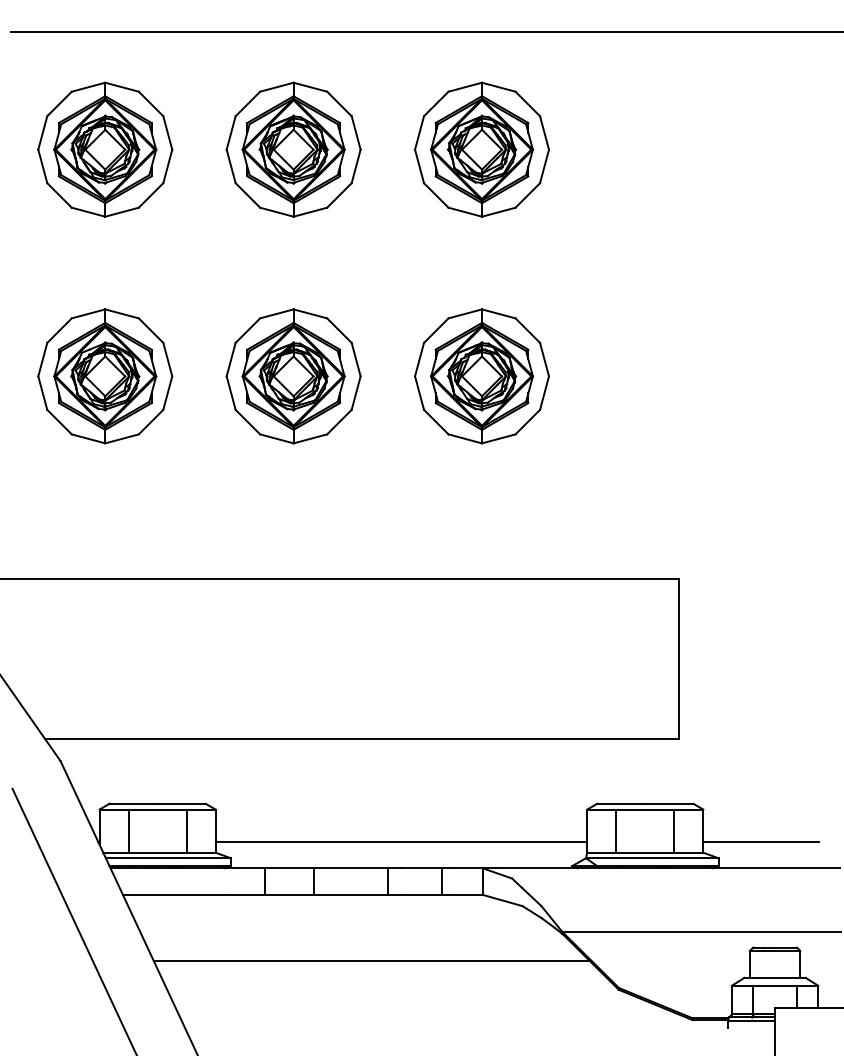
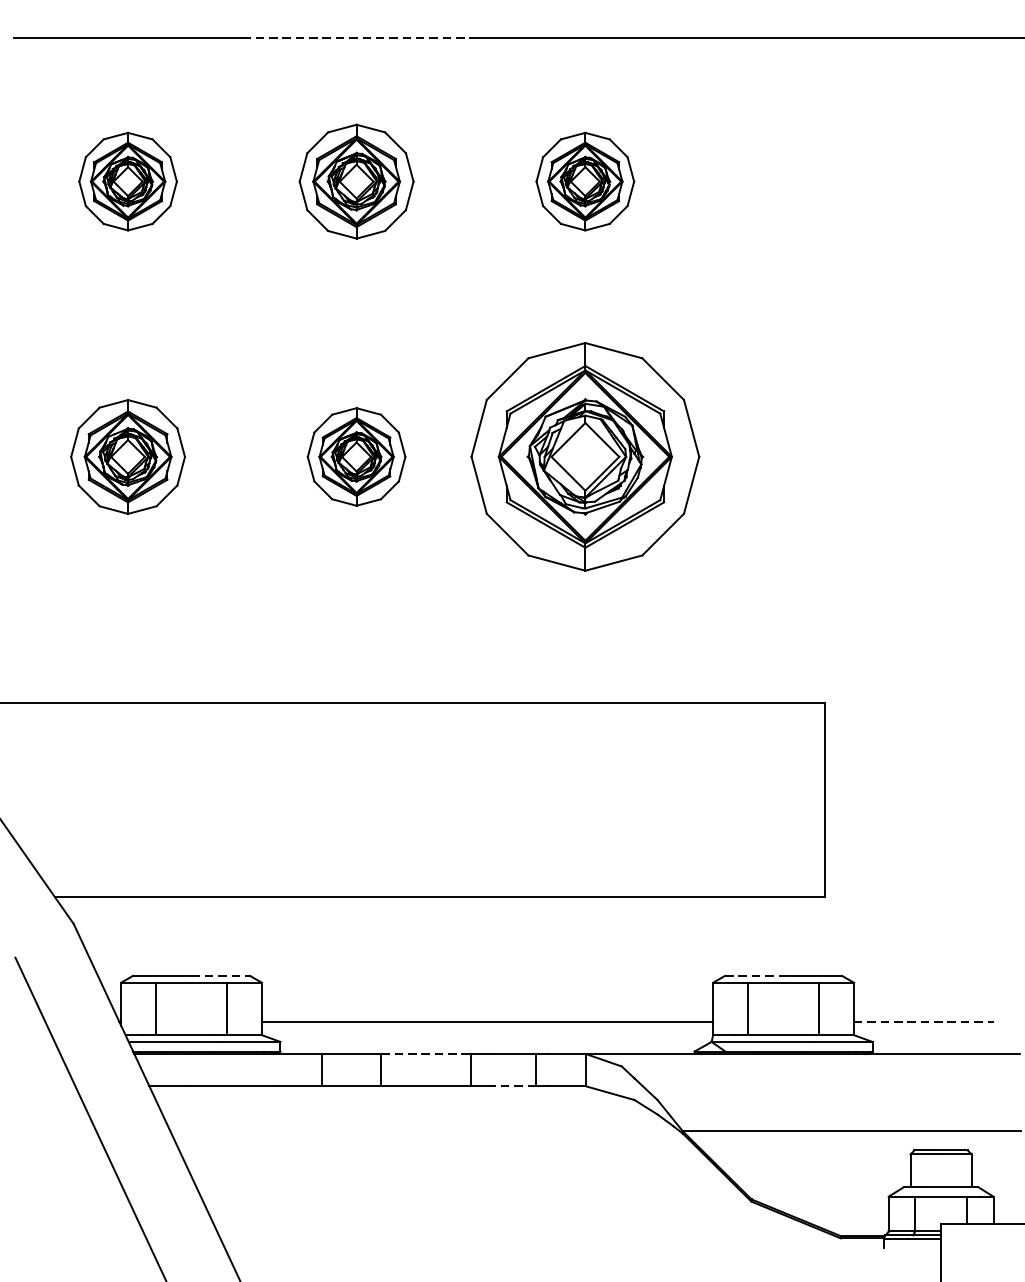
line: (294, 31) -> (357, 38), solid -> dashed
part: (105, 149) -> (128, 181), size x0.6
part: (293, 149) -> (356, 181), size x0.7
part: (481, 149) -> (584, 181), size x0.6
part: (105, 376) -> (128, 457), size x0.7
part: (293, 376) -> (356, 457), size x0.6
part: (481, 376) -> (584, 457), size x1.4
line: (182, 803) -> (221, 975), solid -> dashed
line: (621, 803) -> (754, 975), solid -> dashed
line: (761, 841) -> (924, 1021), solid -> dashed
line: (351, 868) -> (426, 1054), solid -> dashed
line: (422, 894) -> (513, 1085), solid -> dashed
line: (371, 961) -> (451, 1167), removed

